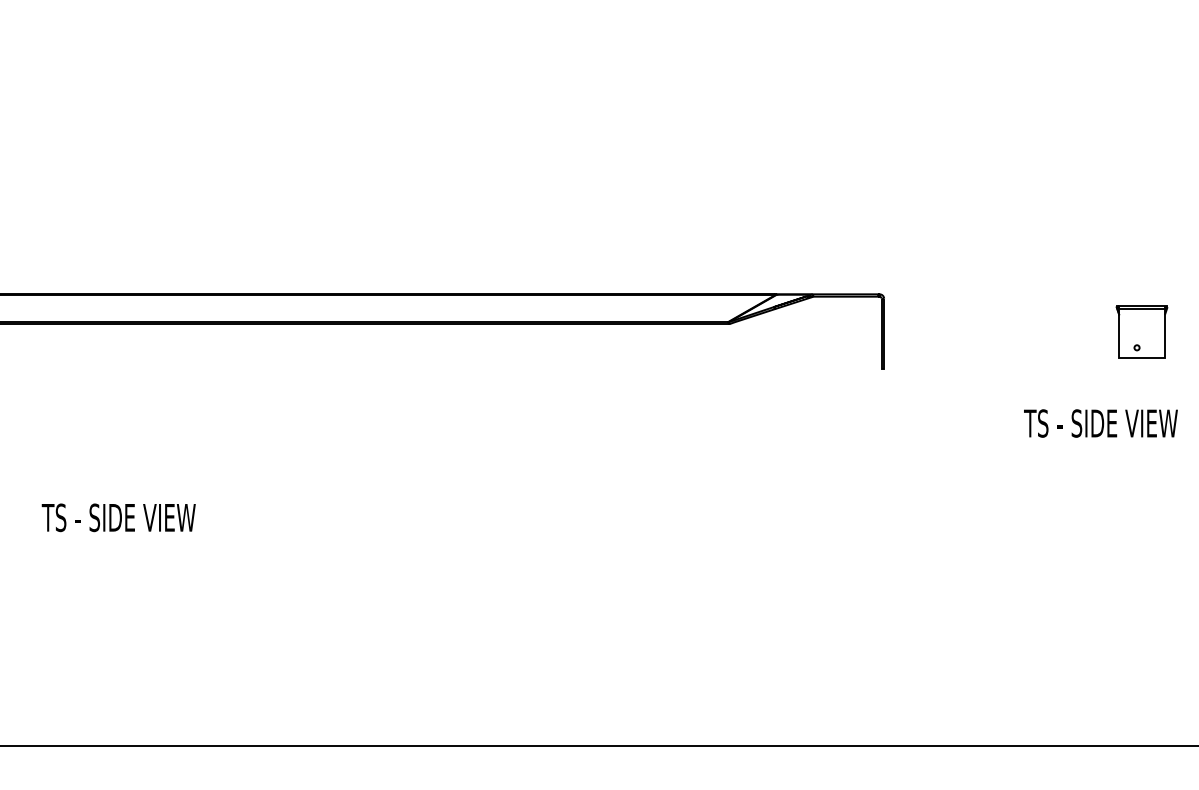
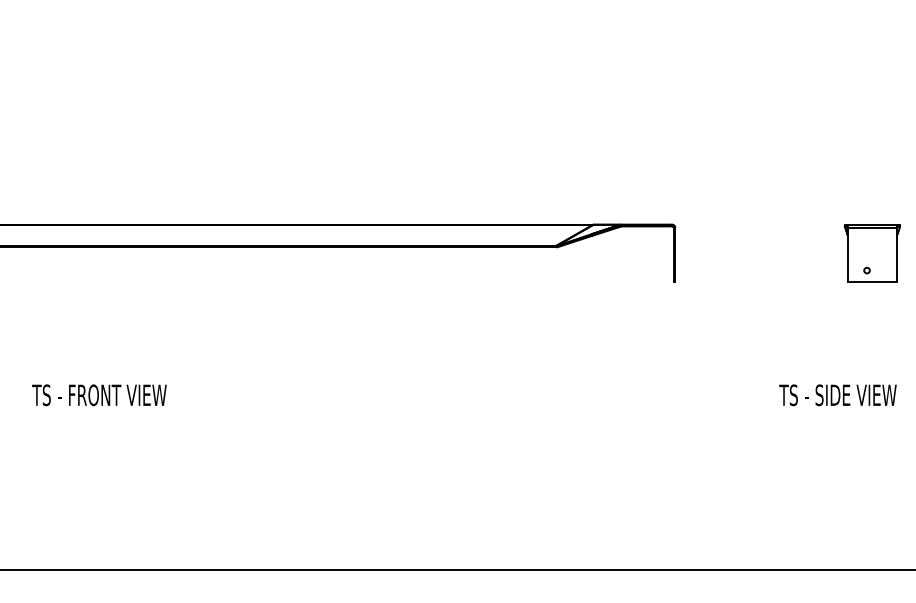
part: (1140, 332) -> (871, 253), size x1.43
text: (1100, 423) -> (837, 395), moved
text: (153, 518) -> (117, 395), TS - SIDE VIEW -> TS - FRONT VIEW

